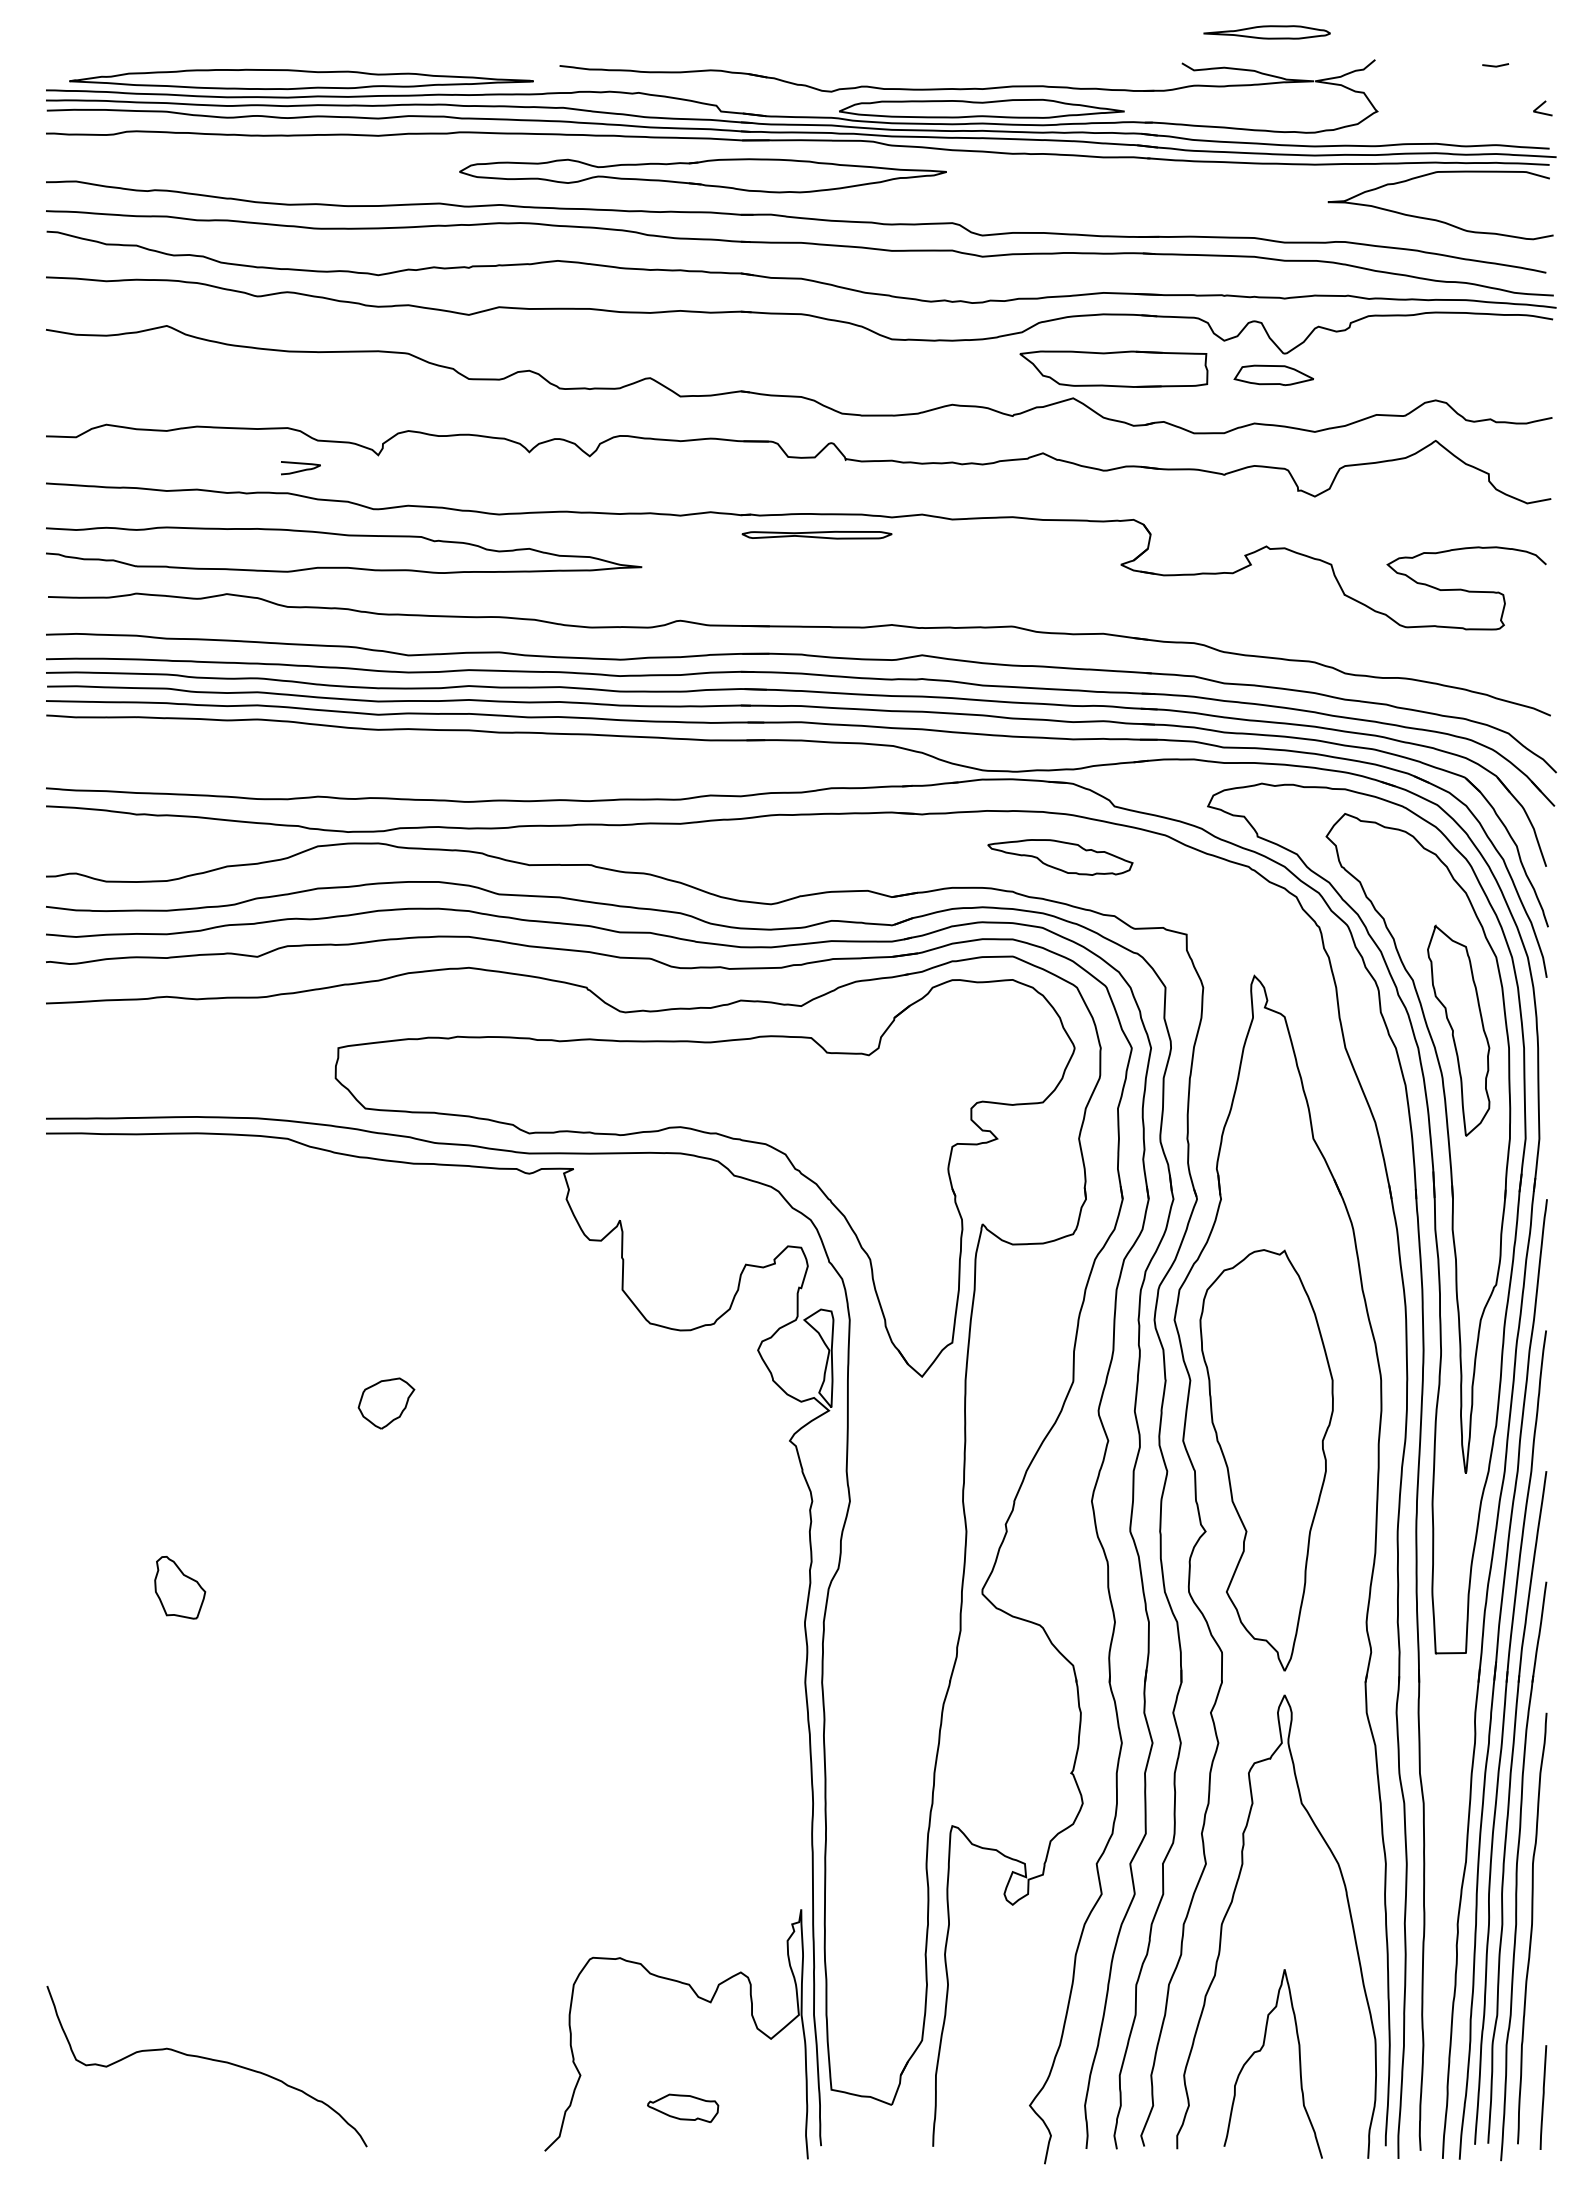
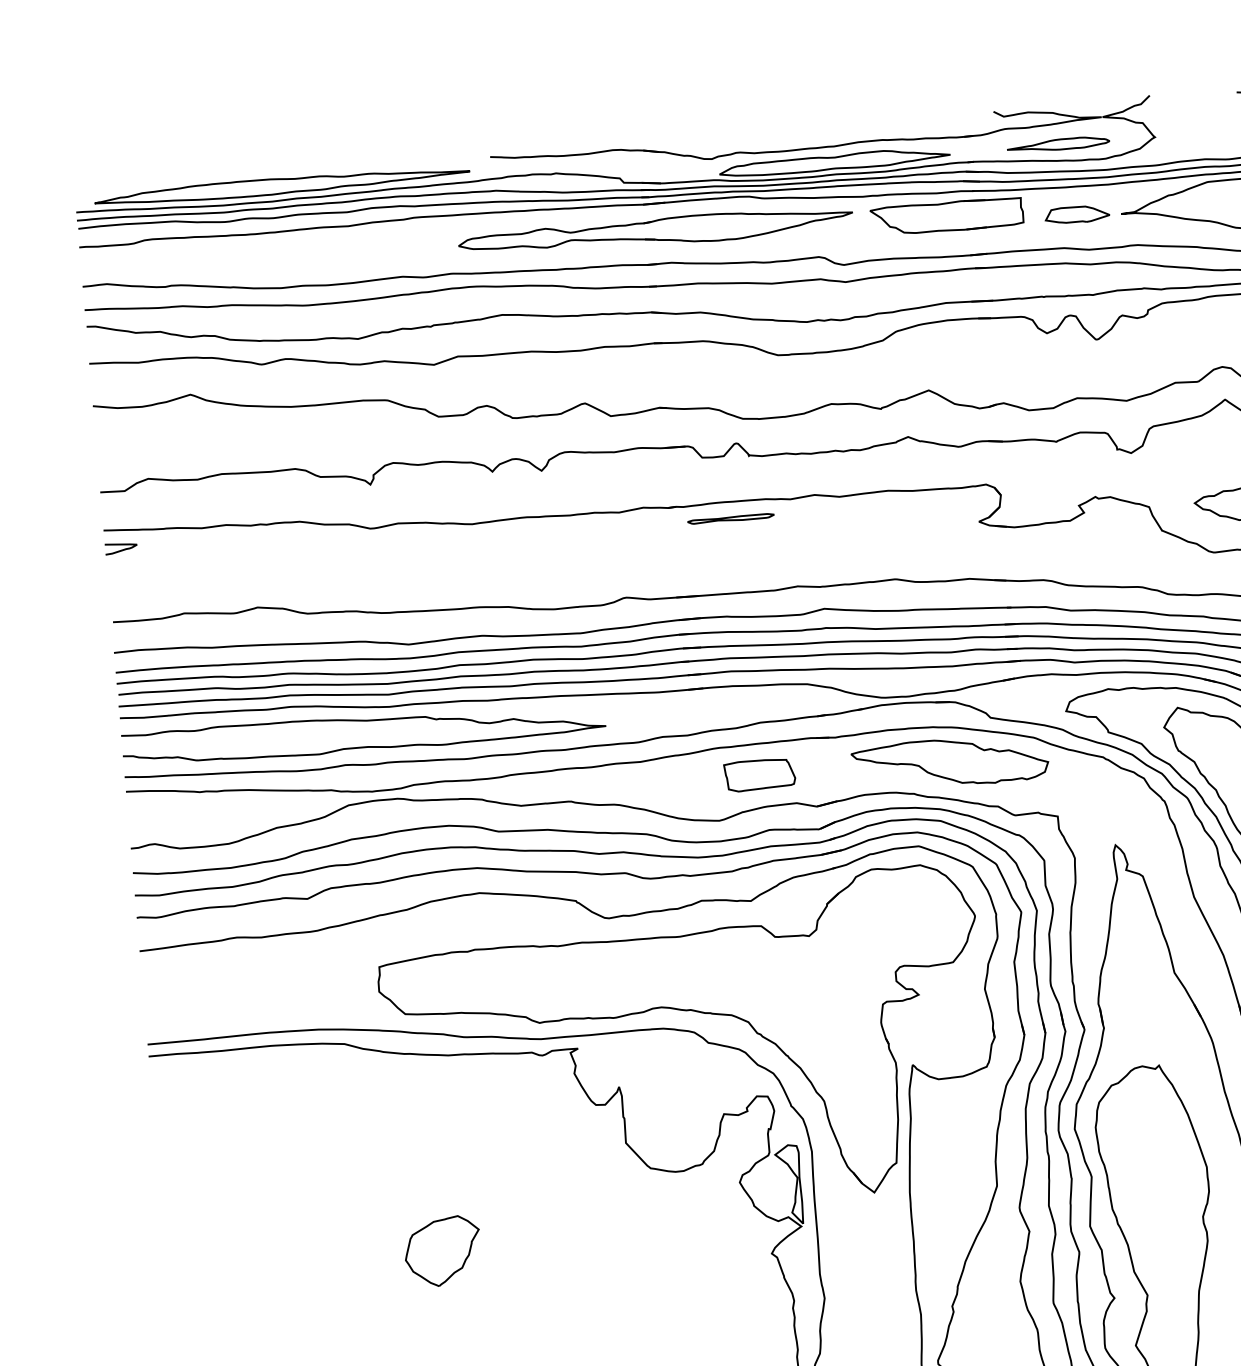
part: (1266, 32) -> (1057, 144), moved
part: (702, 175) -> (655, 232), moved
part: (1113, 368) -> (946, 216), moved
part: (1273, 374) -> (1076, 214), moved
curve: (300, 470) -> (121, 550), moved
part: (816, 535) -> (730, 519), size x0.71
curve: (346, 536) -> (364, 721), moved
part: (825, 852) -> (759, 775), added
part: (1060, 857) -> (950, 762), size x1.67
part: (386, 1403) -> (442, 1251), size x1.67

